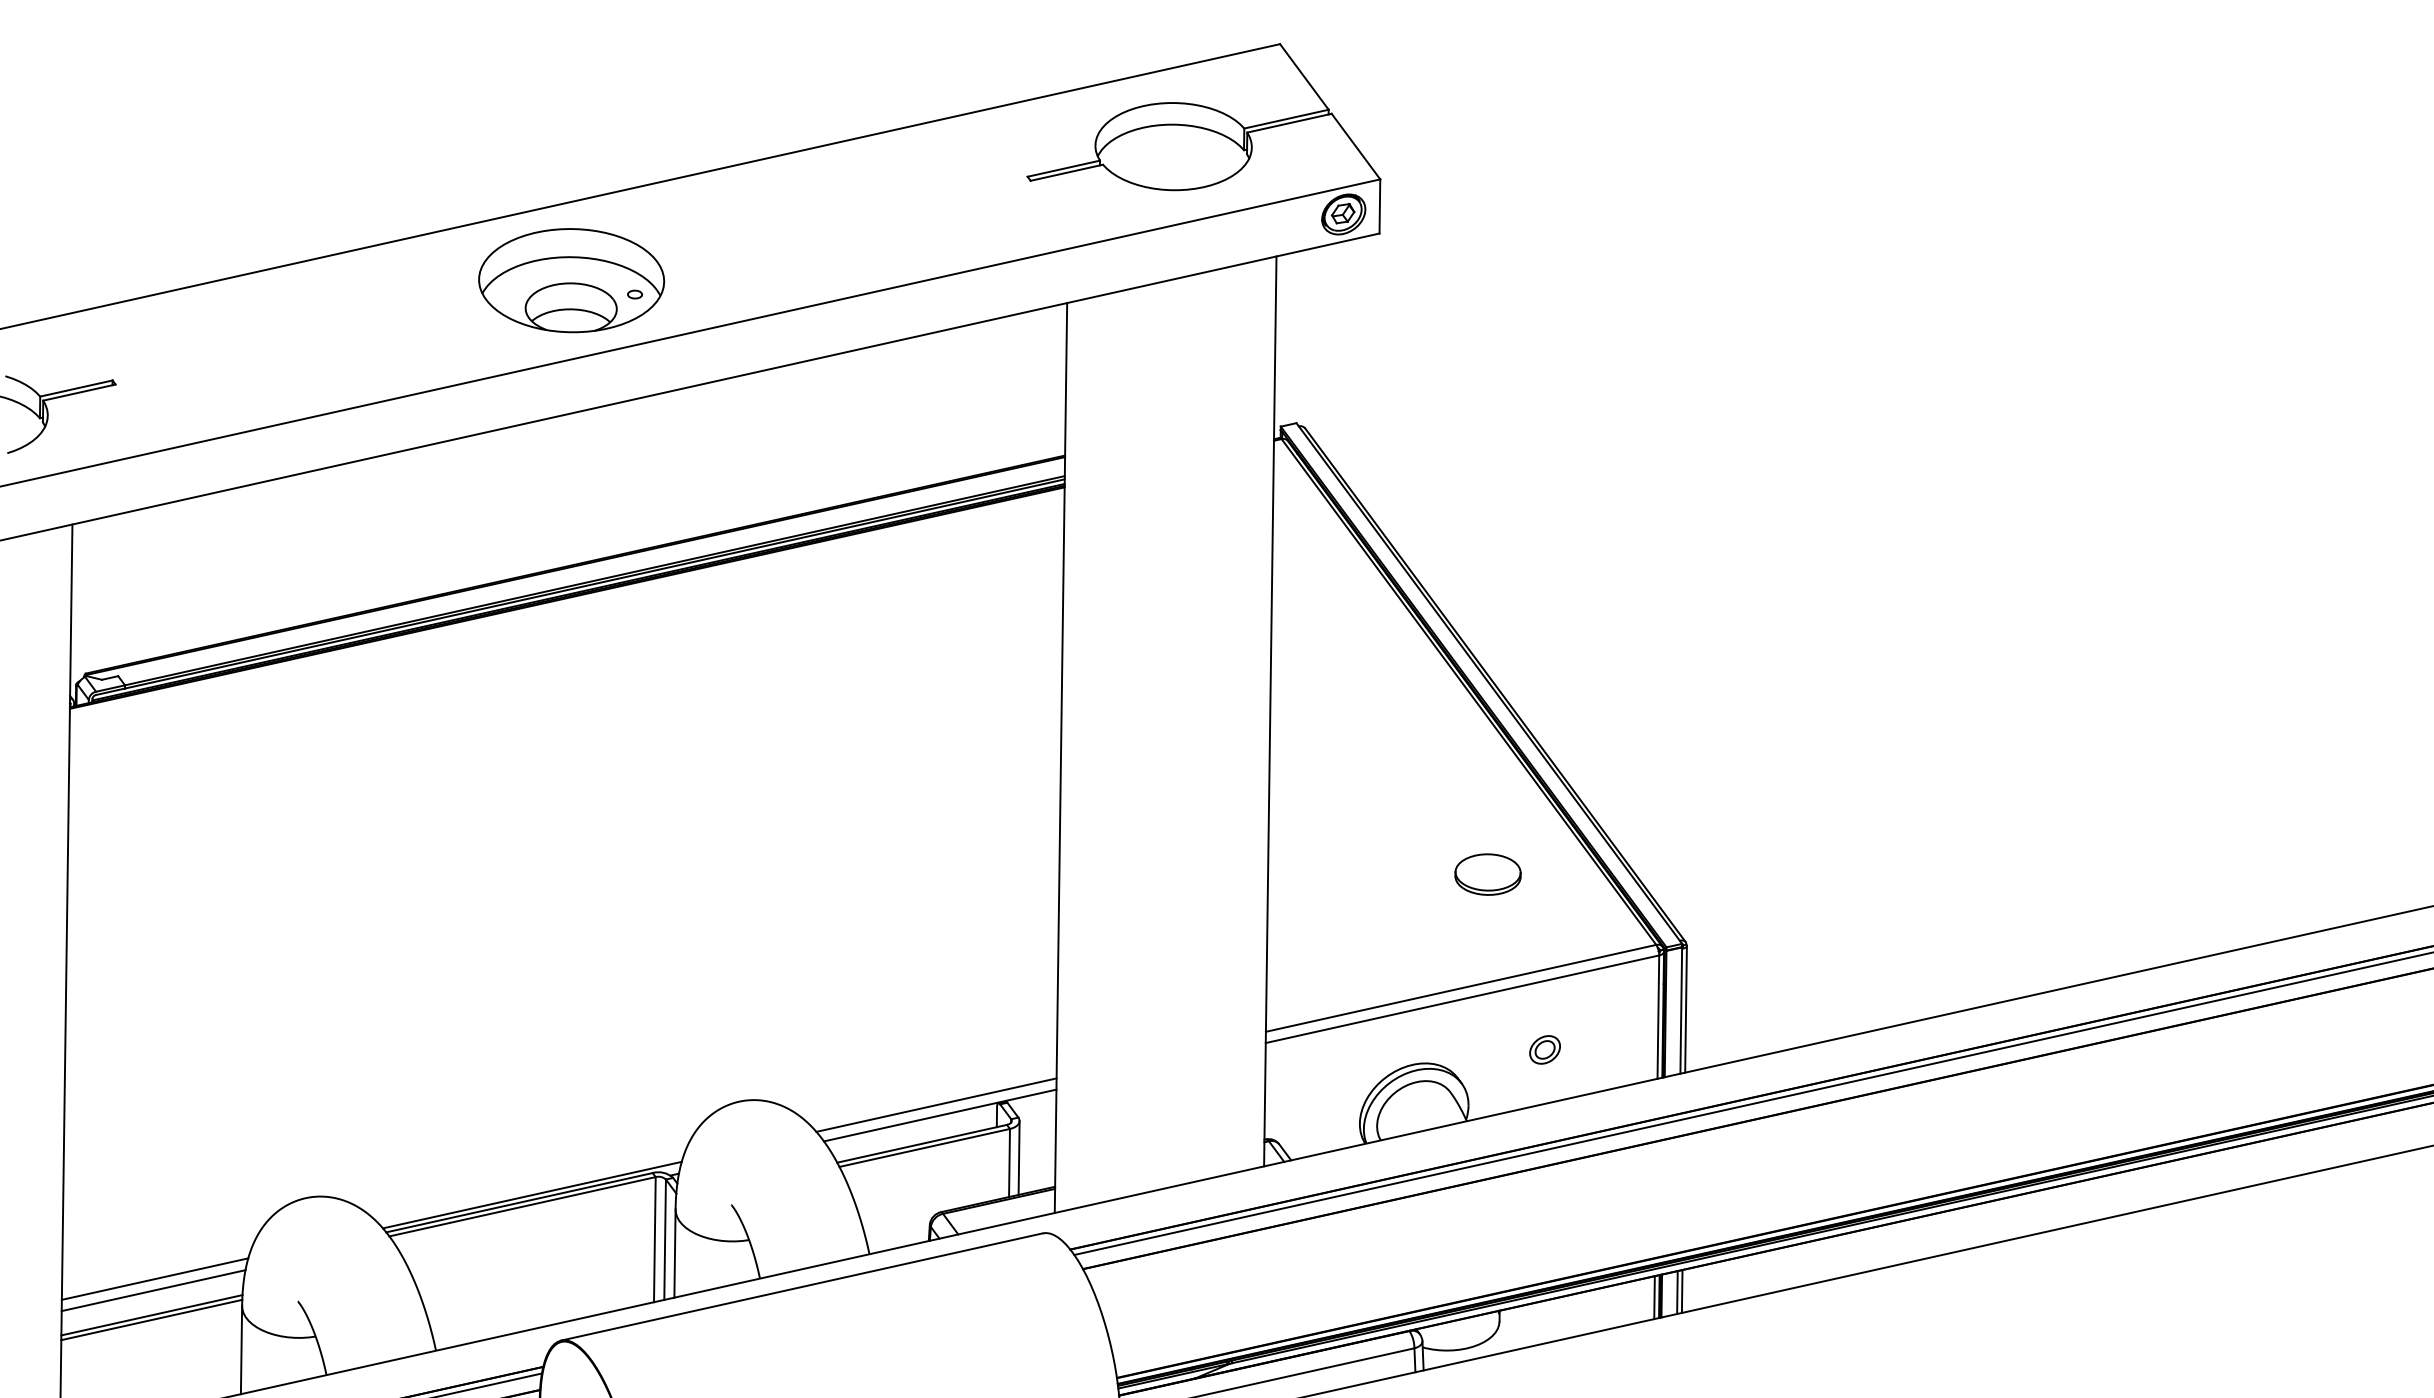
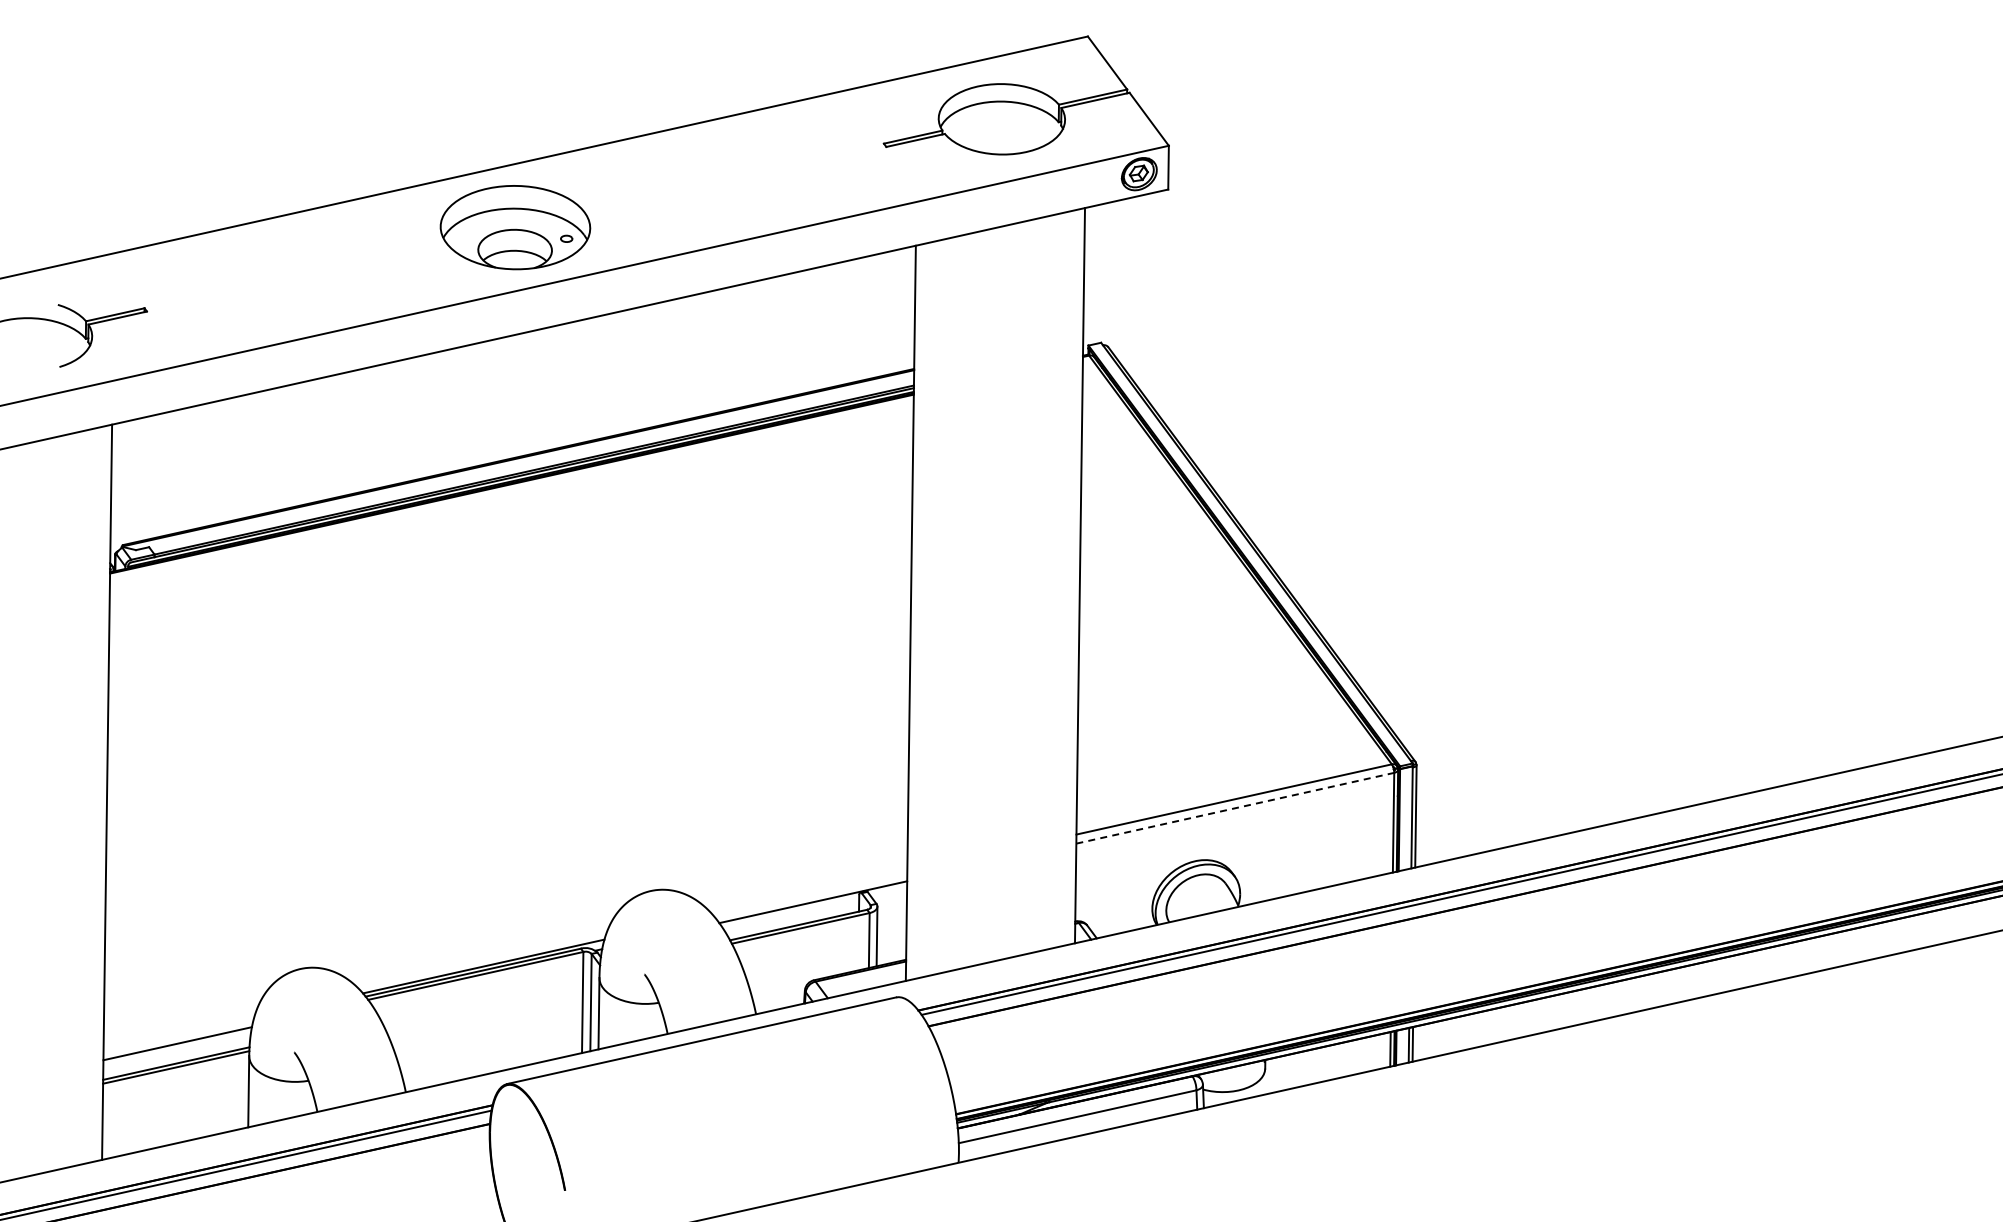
part: (1487, 874) -> (1255, 707), removed
line: (1462, 999) -> (1235, 808), solid -> dashed
part: (1544, 1050) -> (1301, 849), removed
line: (936, 1104) -> (810, 893), removed
line: (154, 1279) -> (178, 1034), removed

